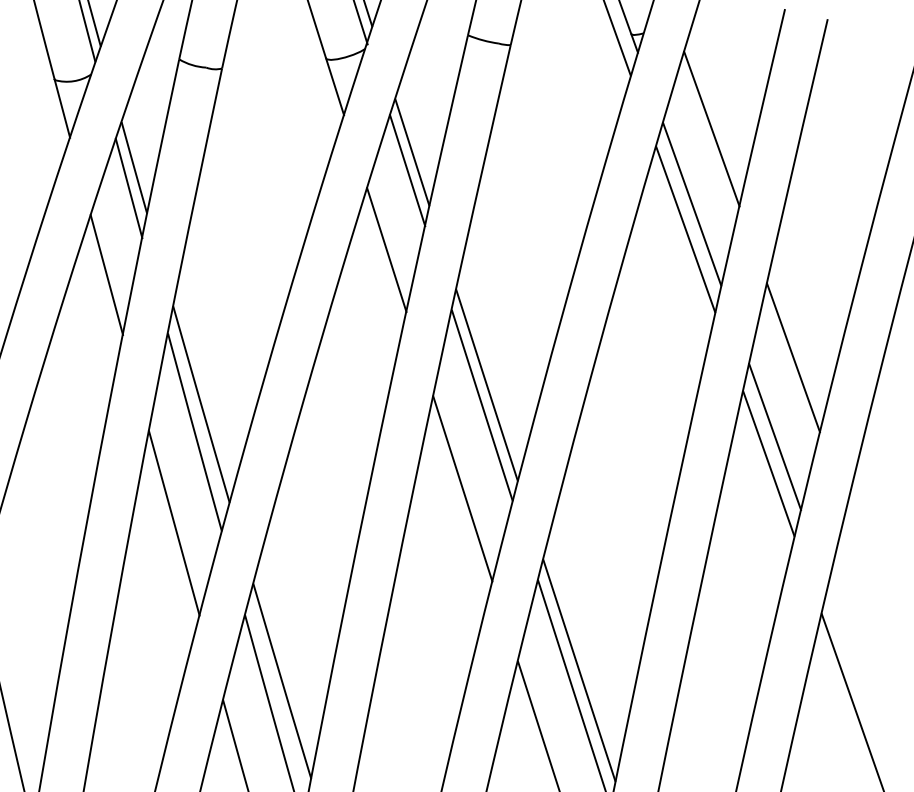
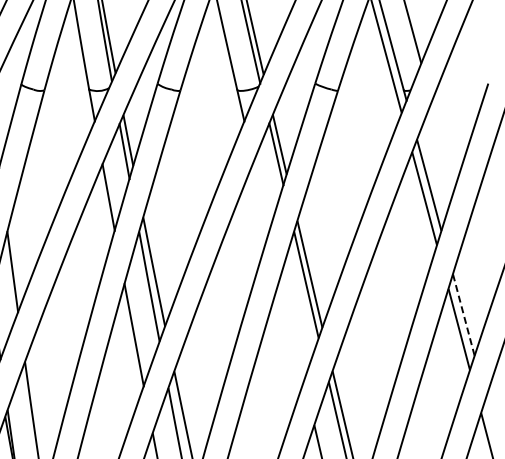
line: (710, 129) -> (442, 145), removed
line: (386, 250) -> (261, 196), removed
line: (793, 356) -> (477, 272), removed
line: (774, 437) -> (463, 315), solid -> dashed
line: (463, 487) -> (292, 328), removed

